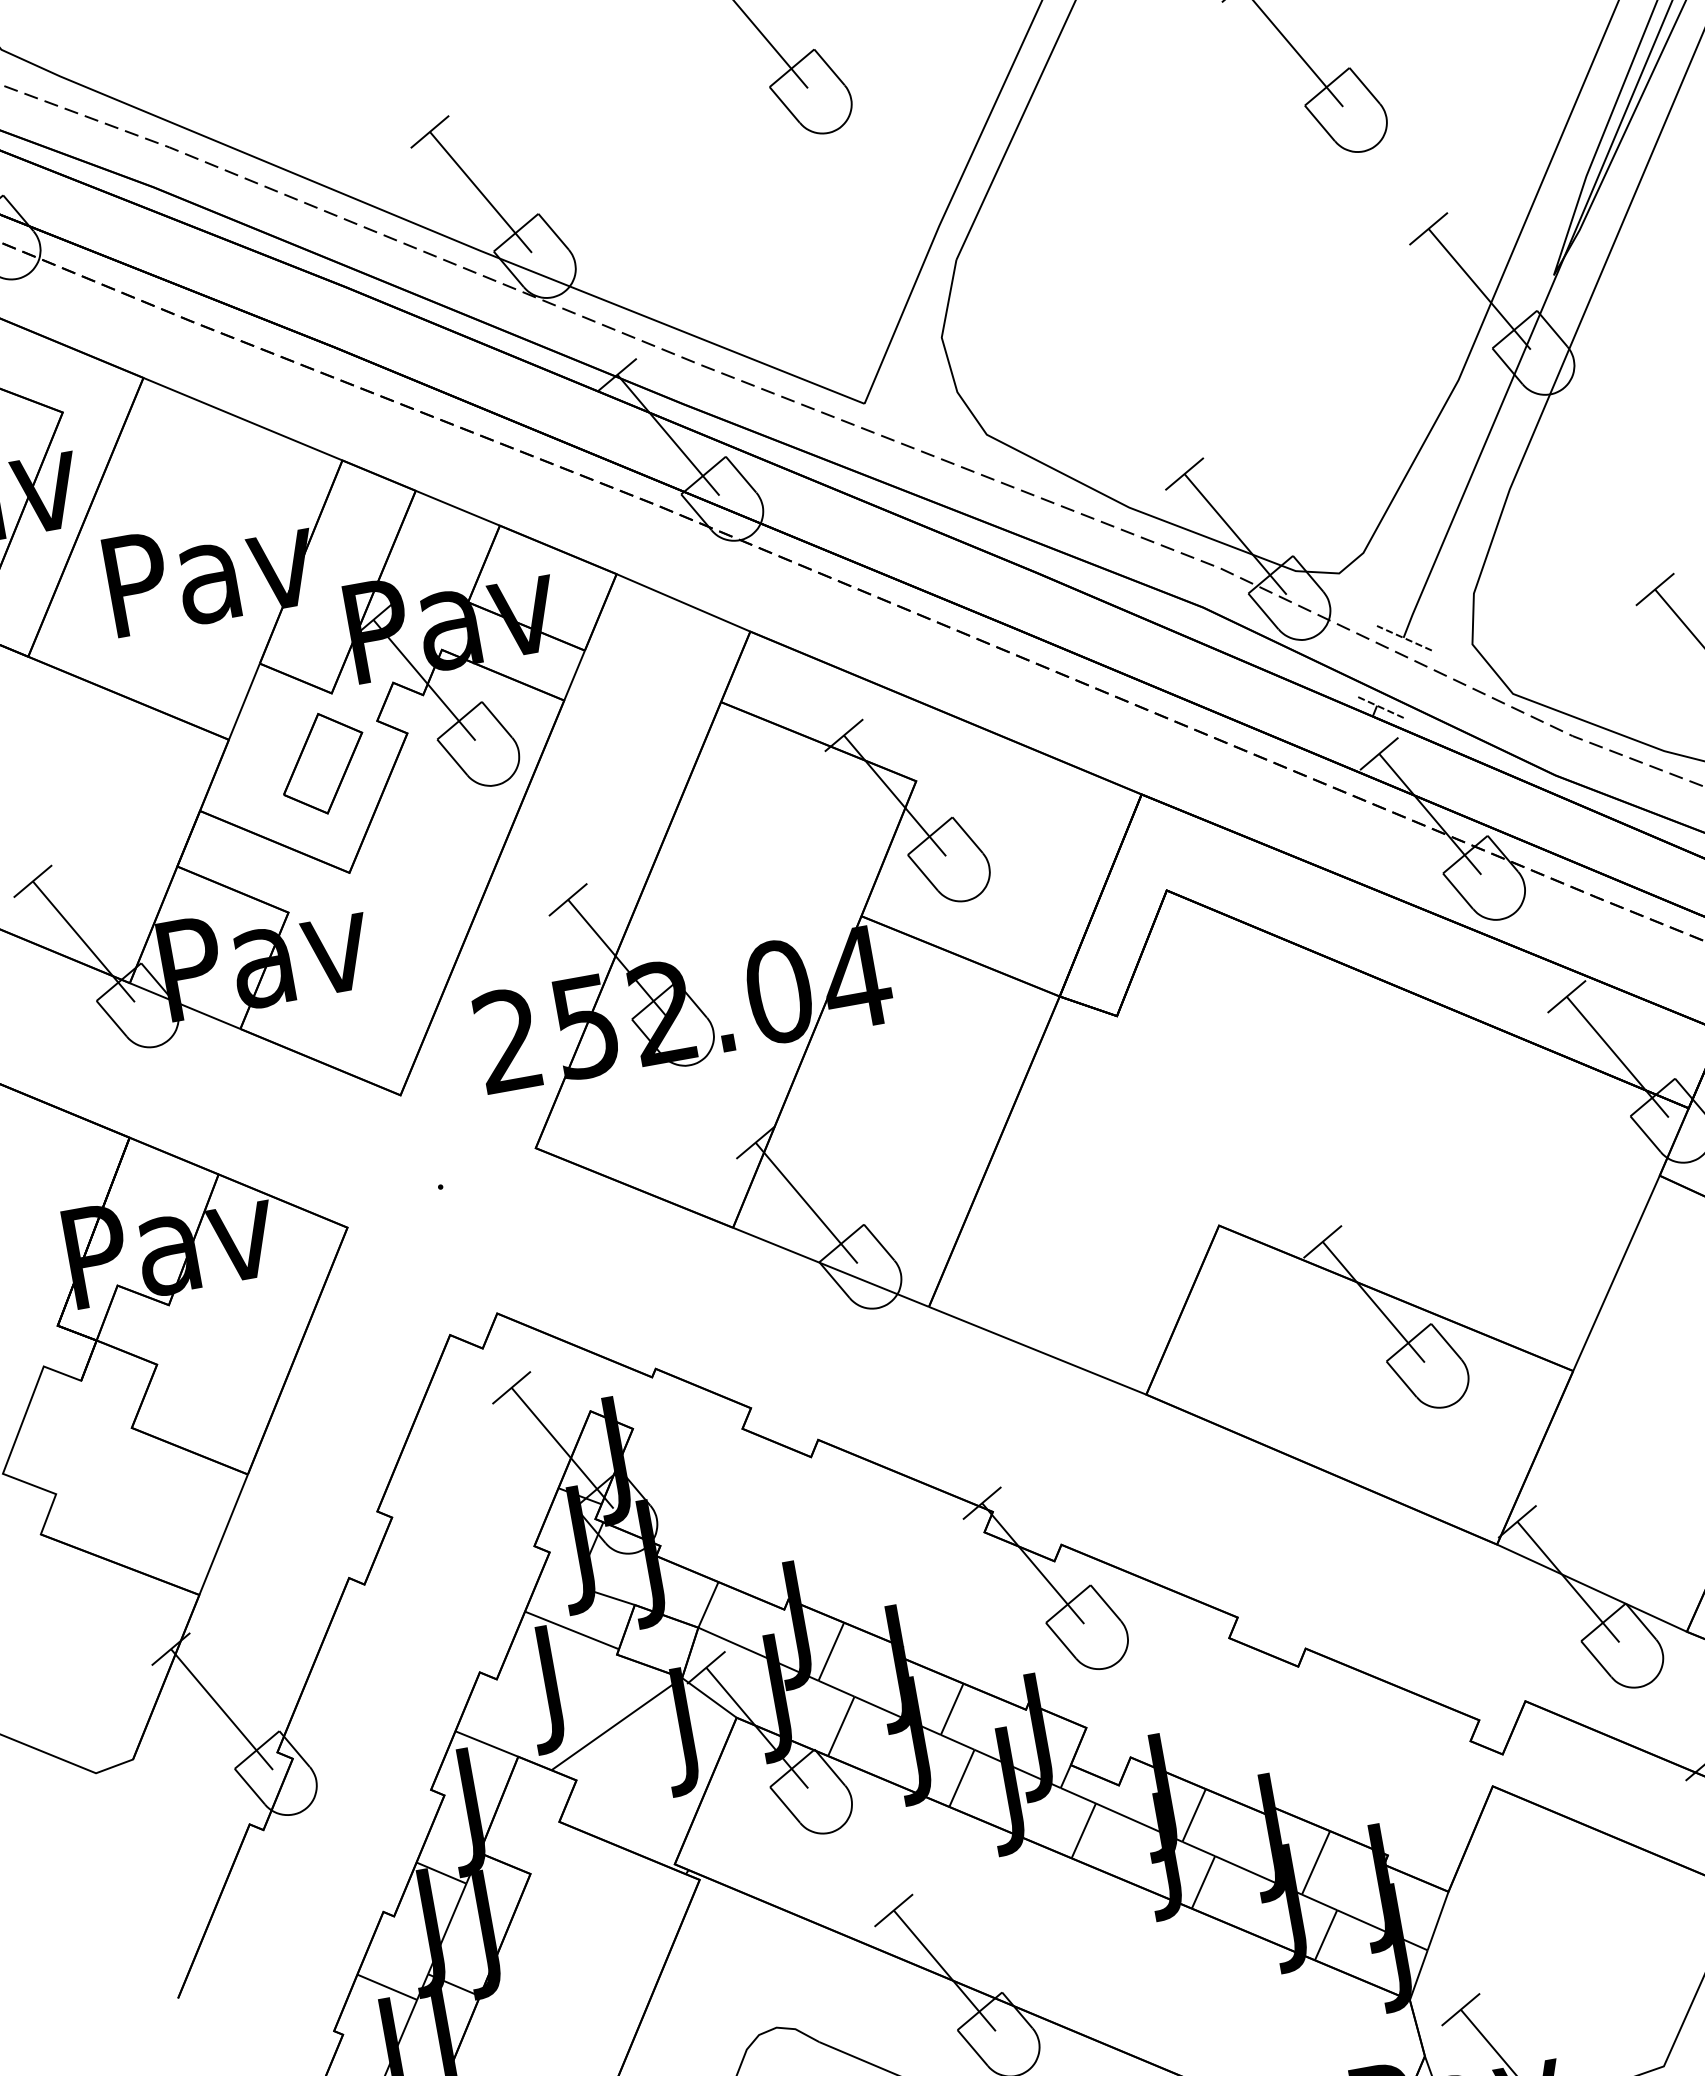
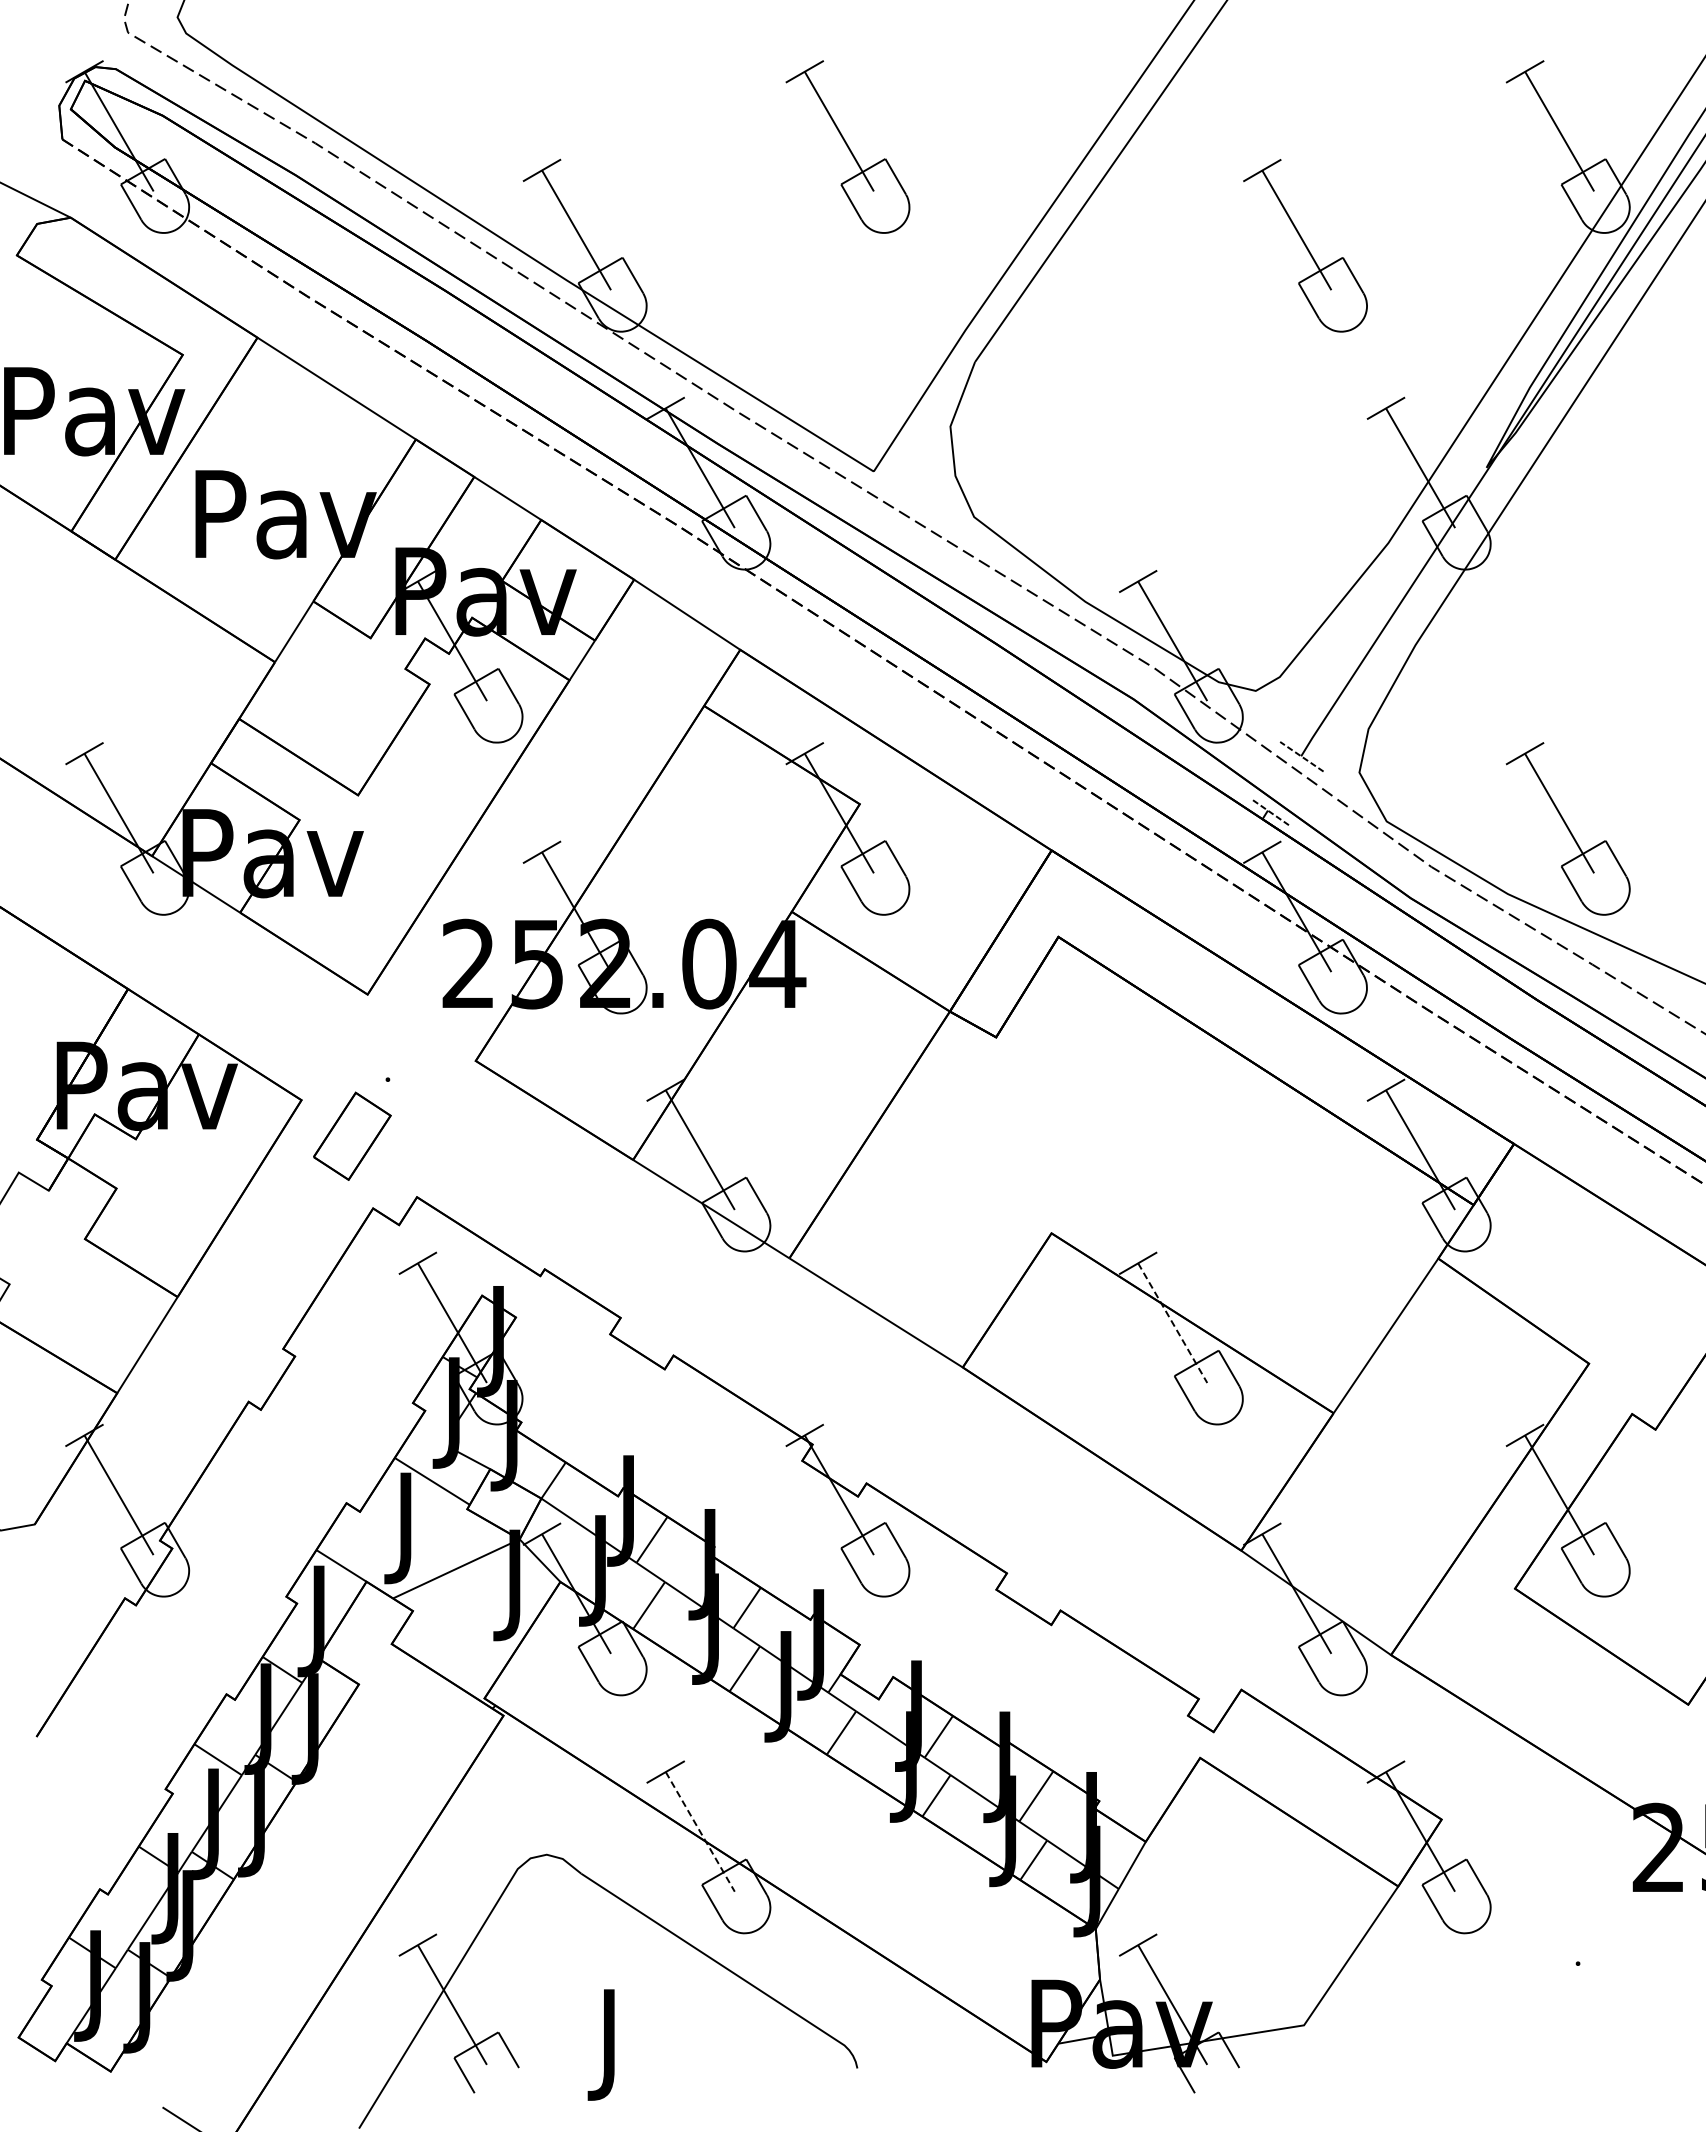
part: (323, 762) -> (352, 1135), moved
line: (1373, 1302) -> (1172, 1323), solid -> dashed
line: (945, 1971) -> (700, 1832), solid -> dashed

